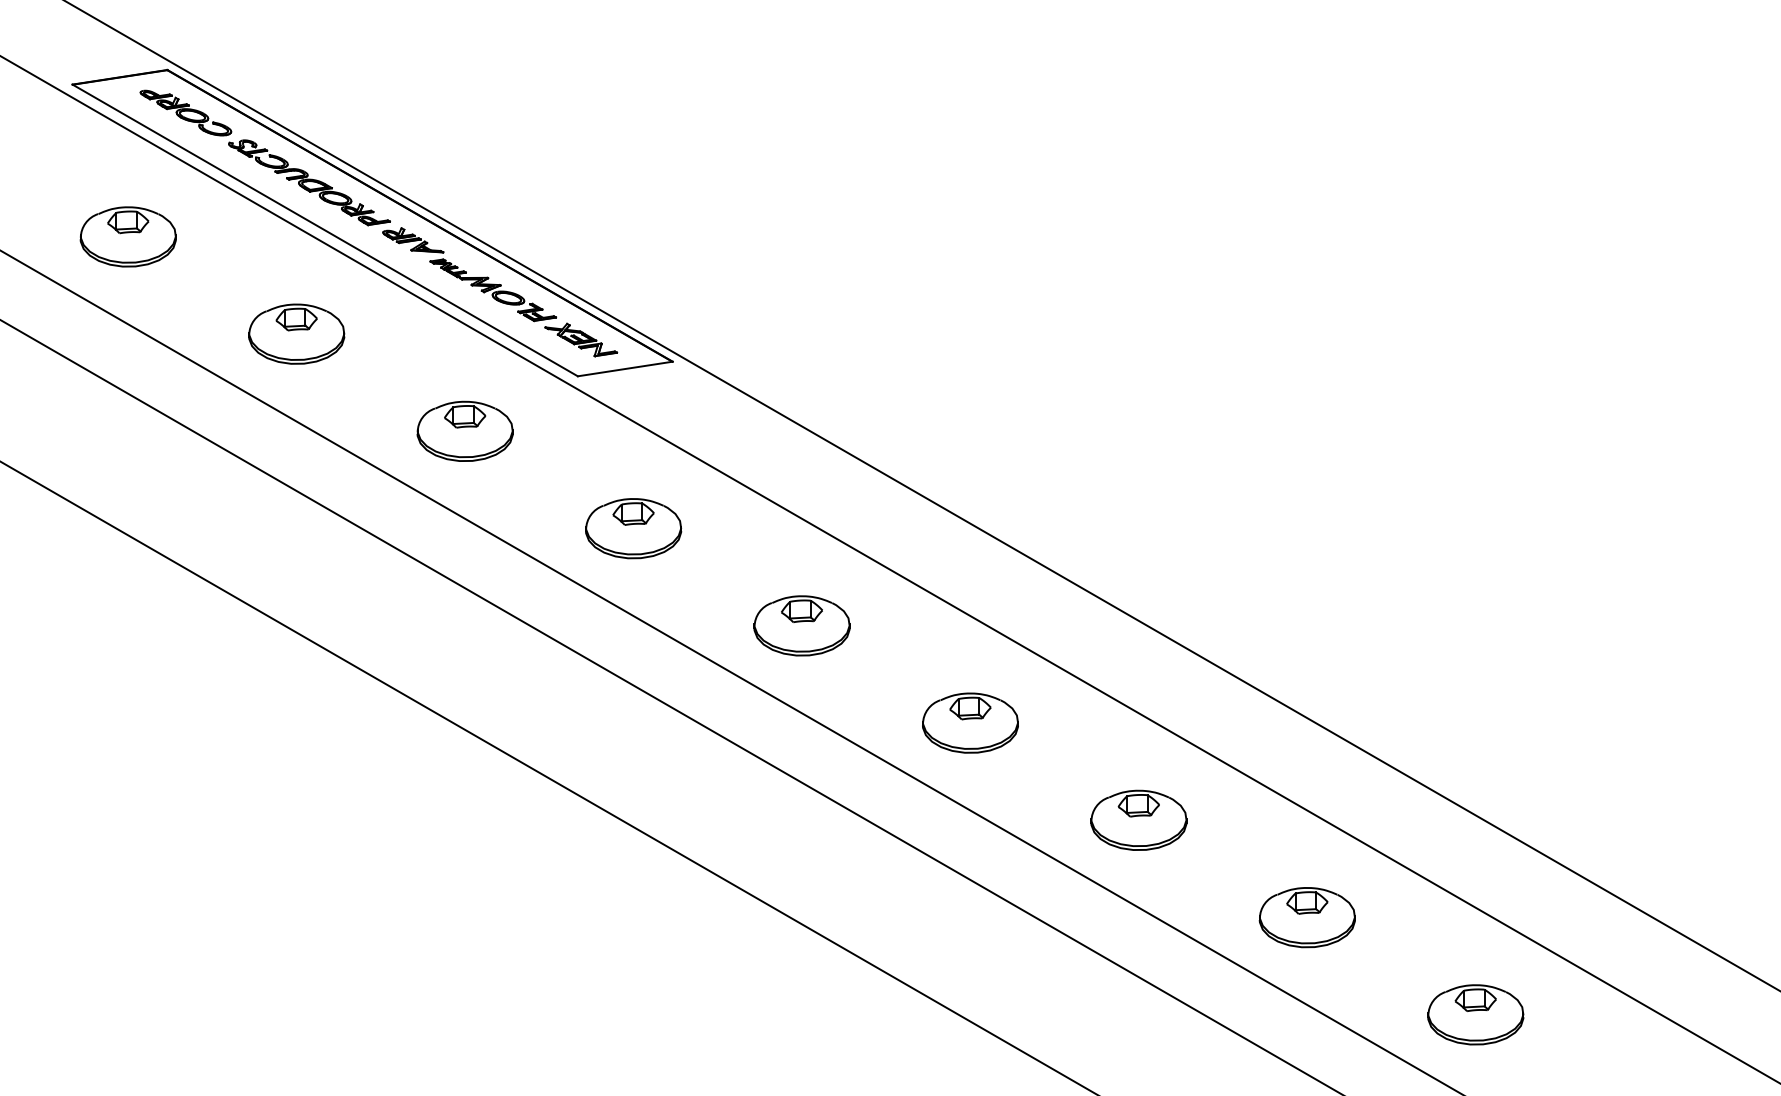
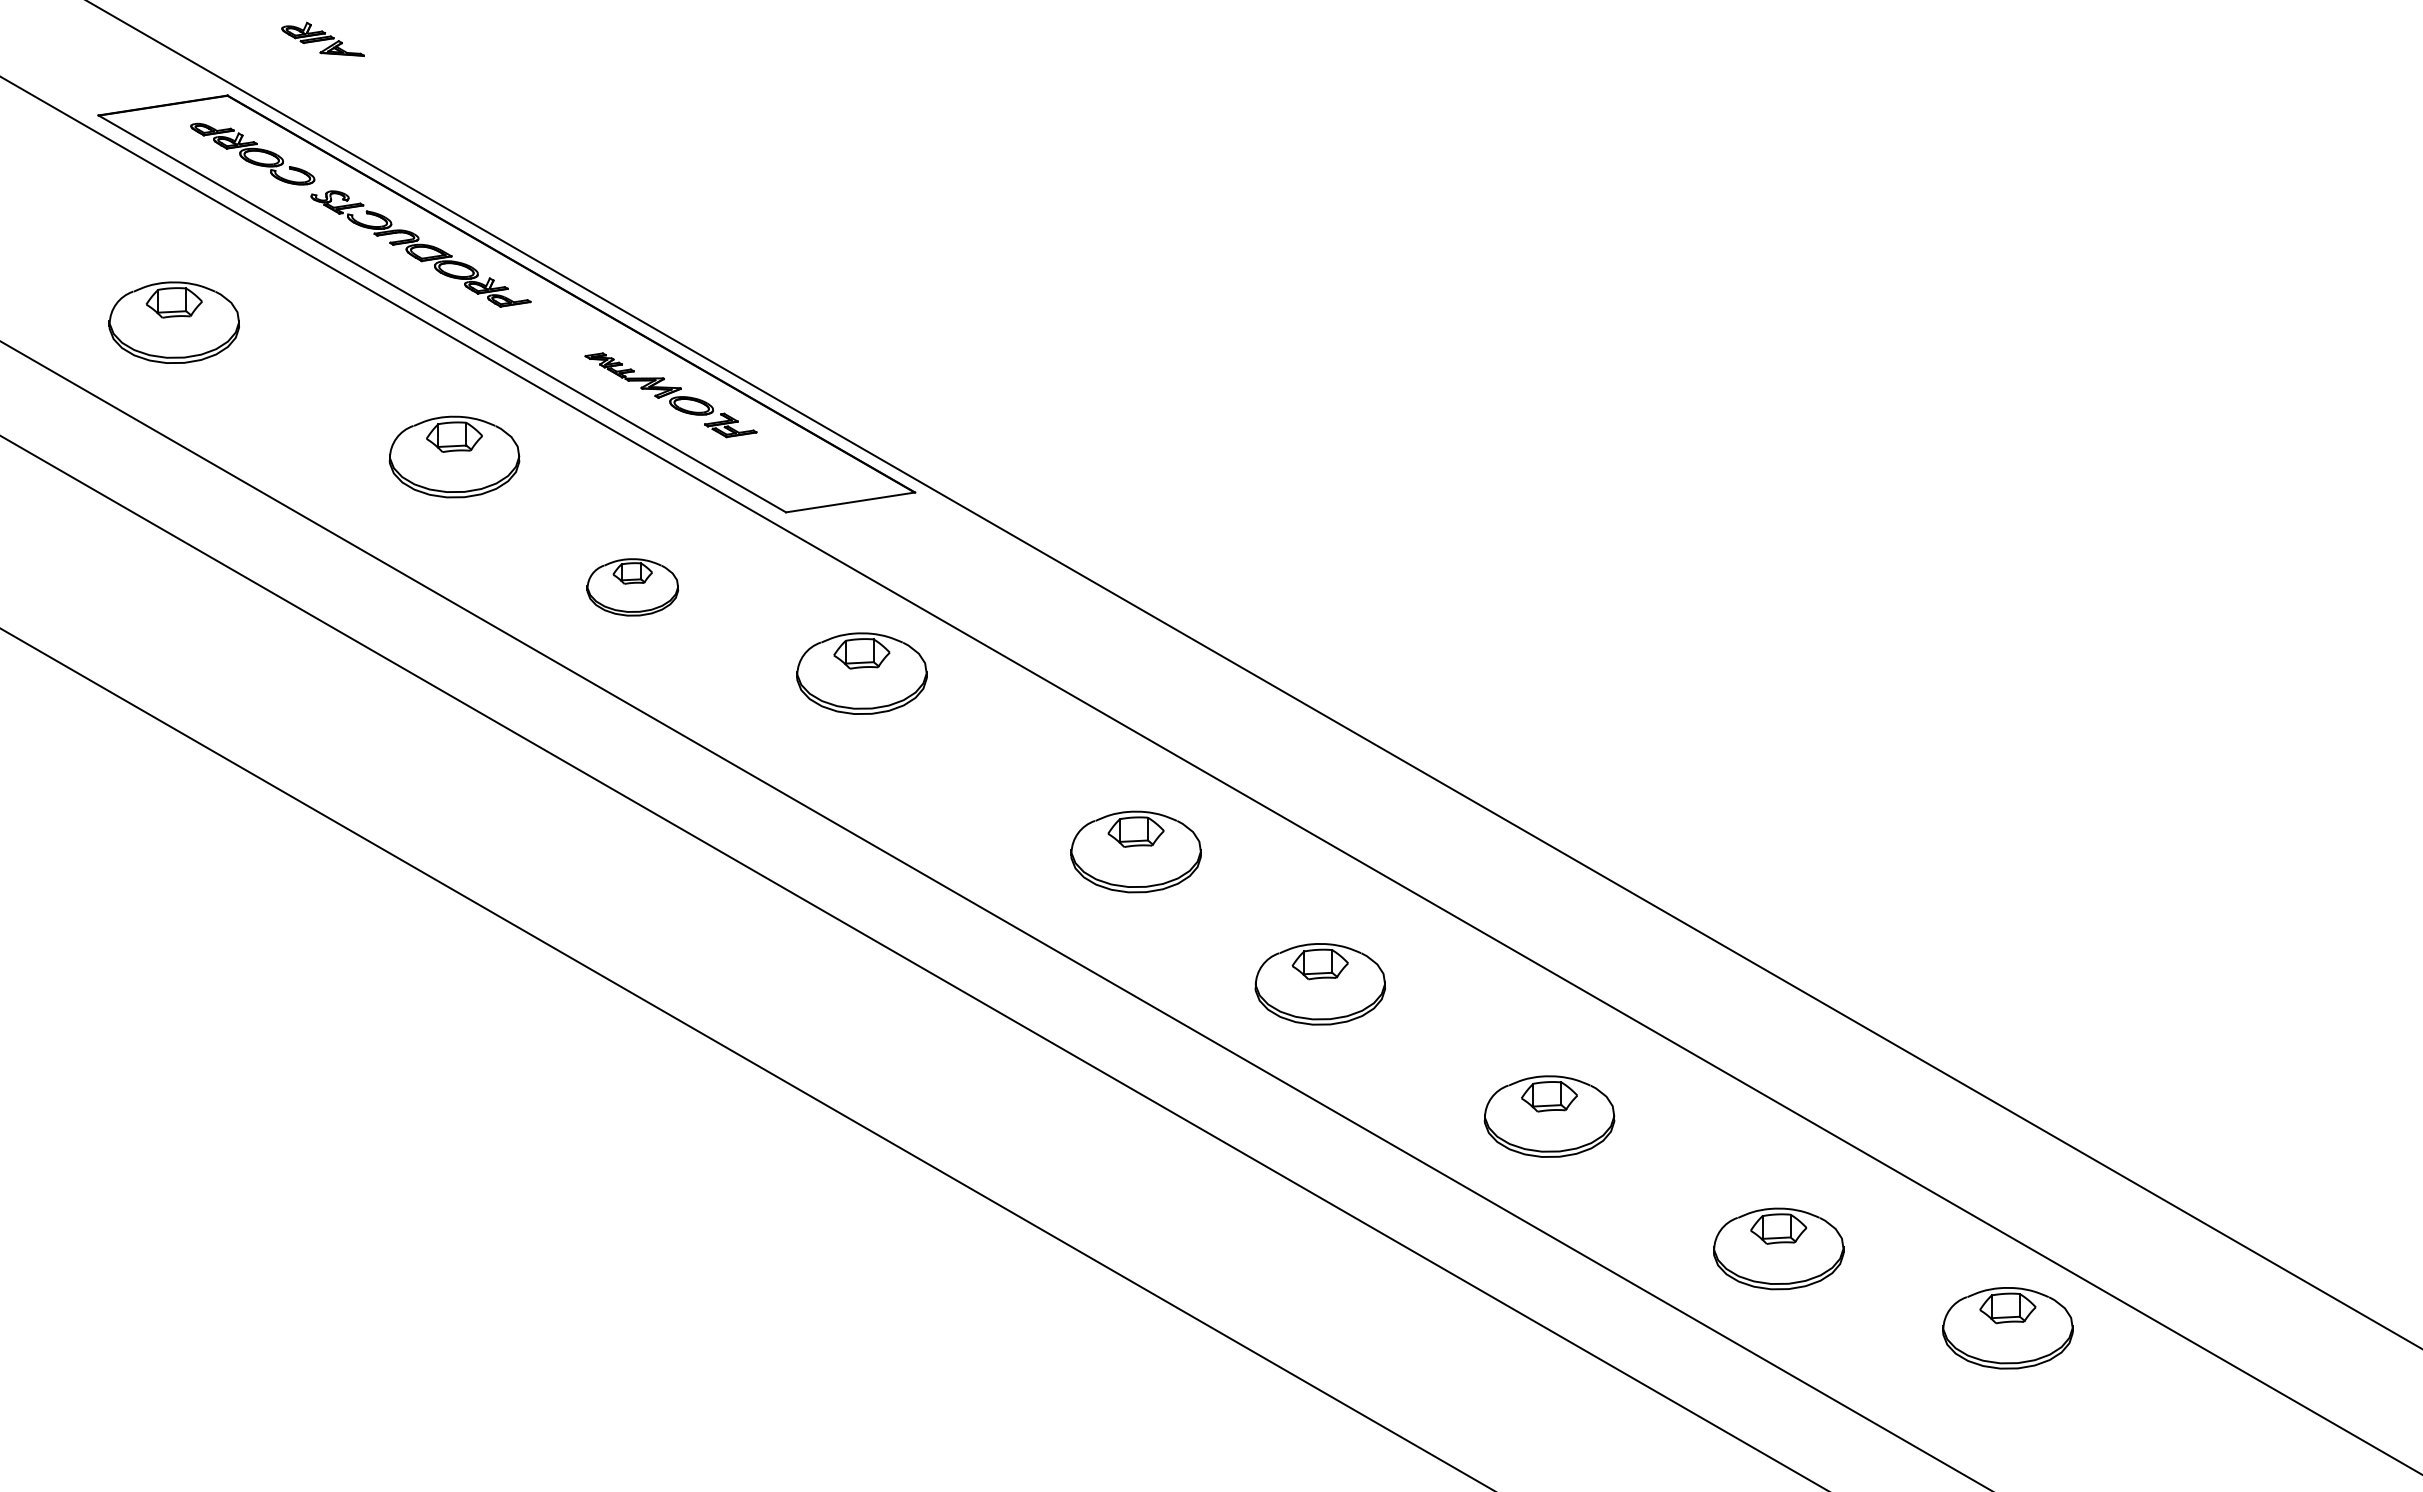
part: (412, 239) -> (322, 38), moved
part: (296, 333) -> (454, 456), moved
part: (581, 339) -> (790, 462), removed
part: (464, 431) -> (632, 587), size x0.7
part: (633, 528) -> (861, 673), moved
part: (801, 625) -> (1135, 851), moved
part: (1475, 1015) -> (2007, 1328), moved

